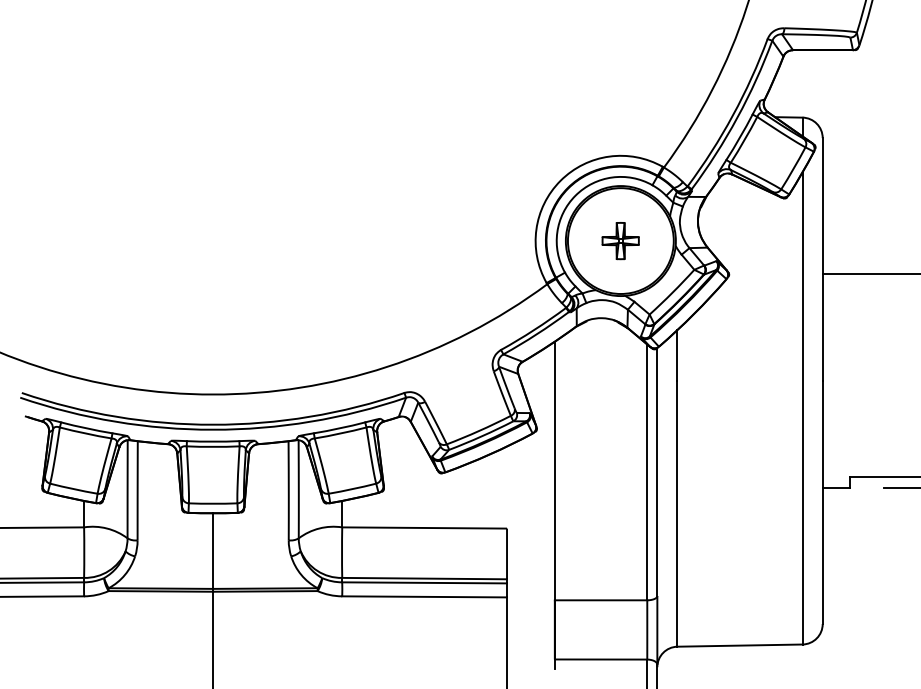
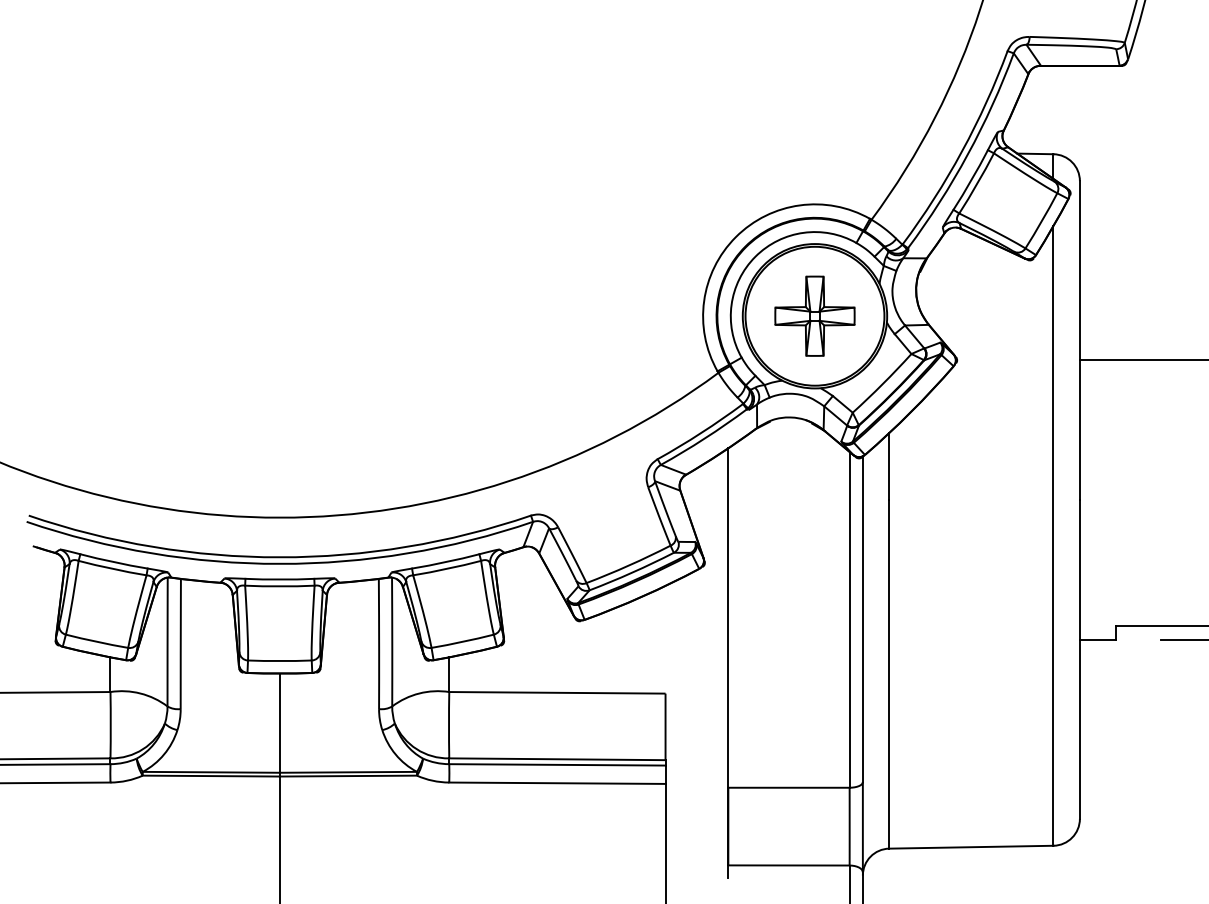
part: (620, 240) -> (814, 315), size x1.67

